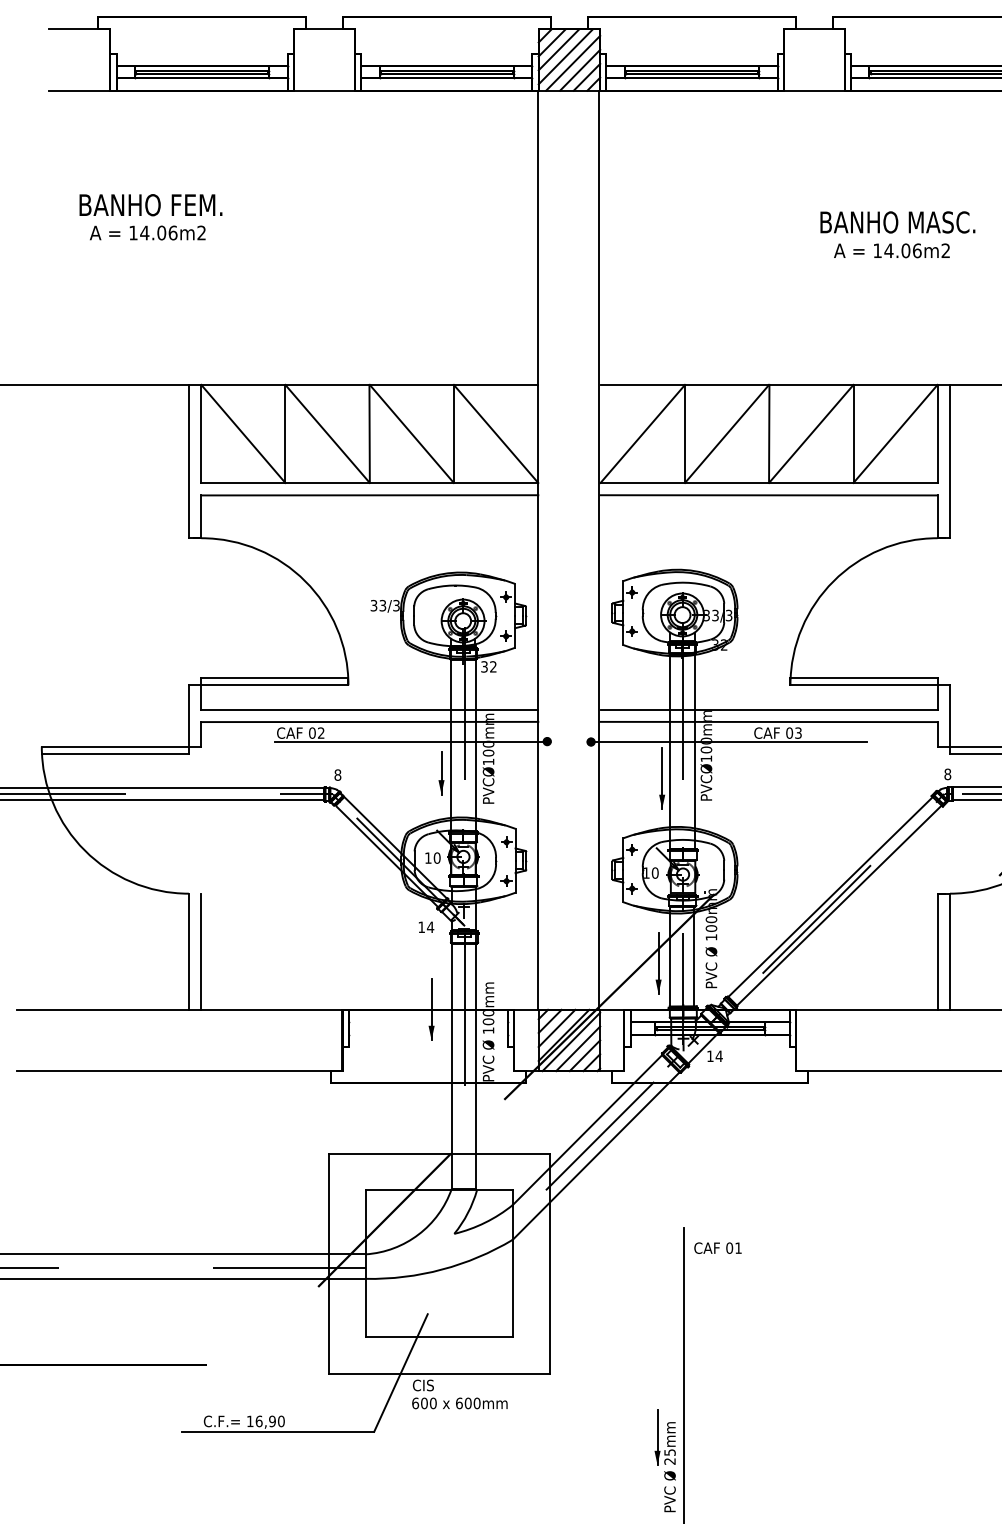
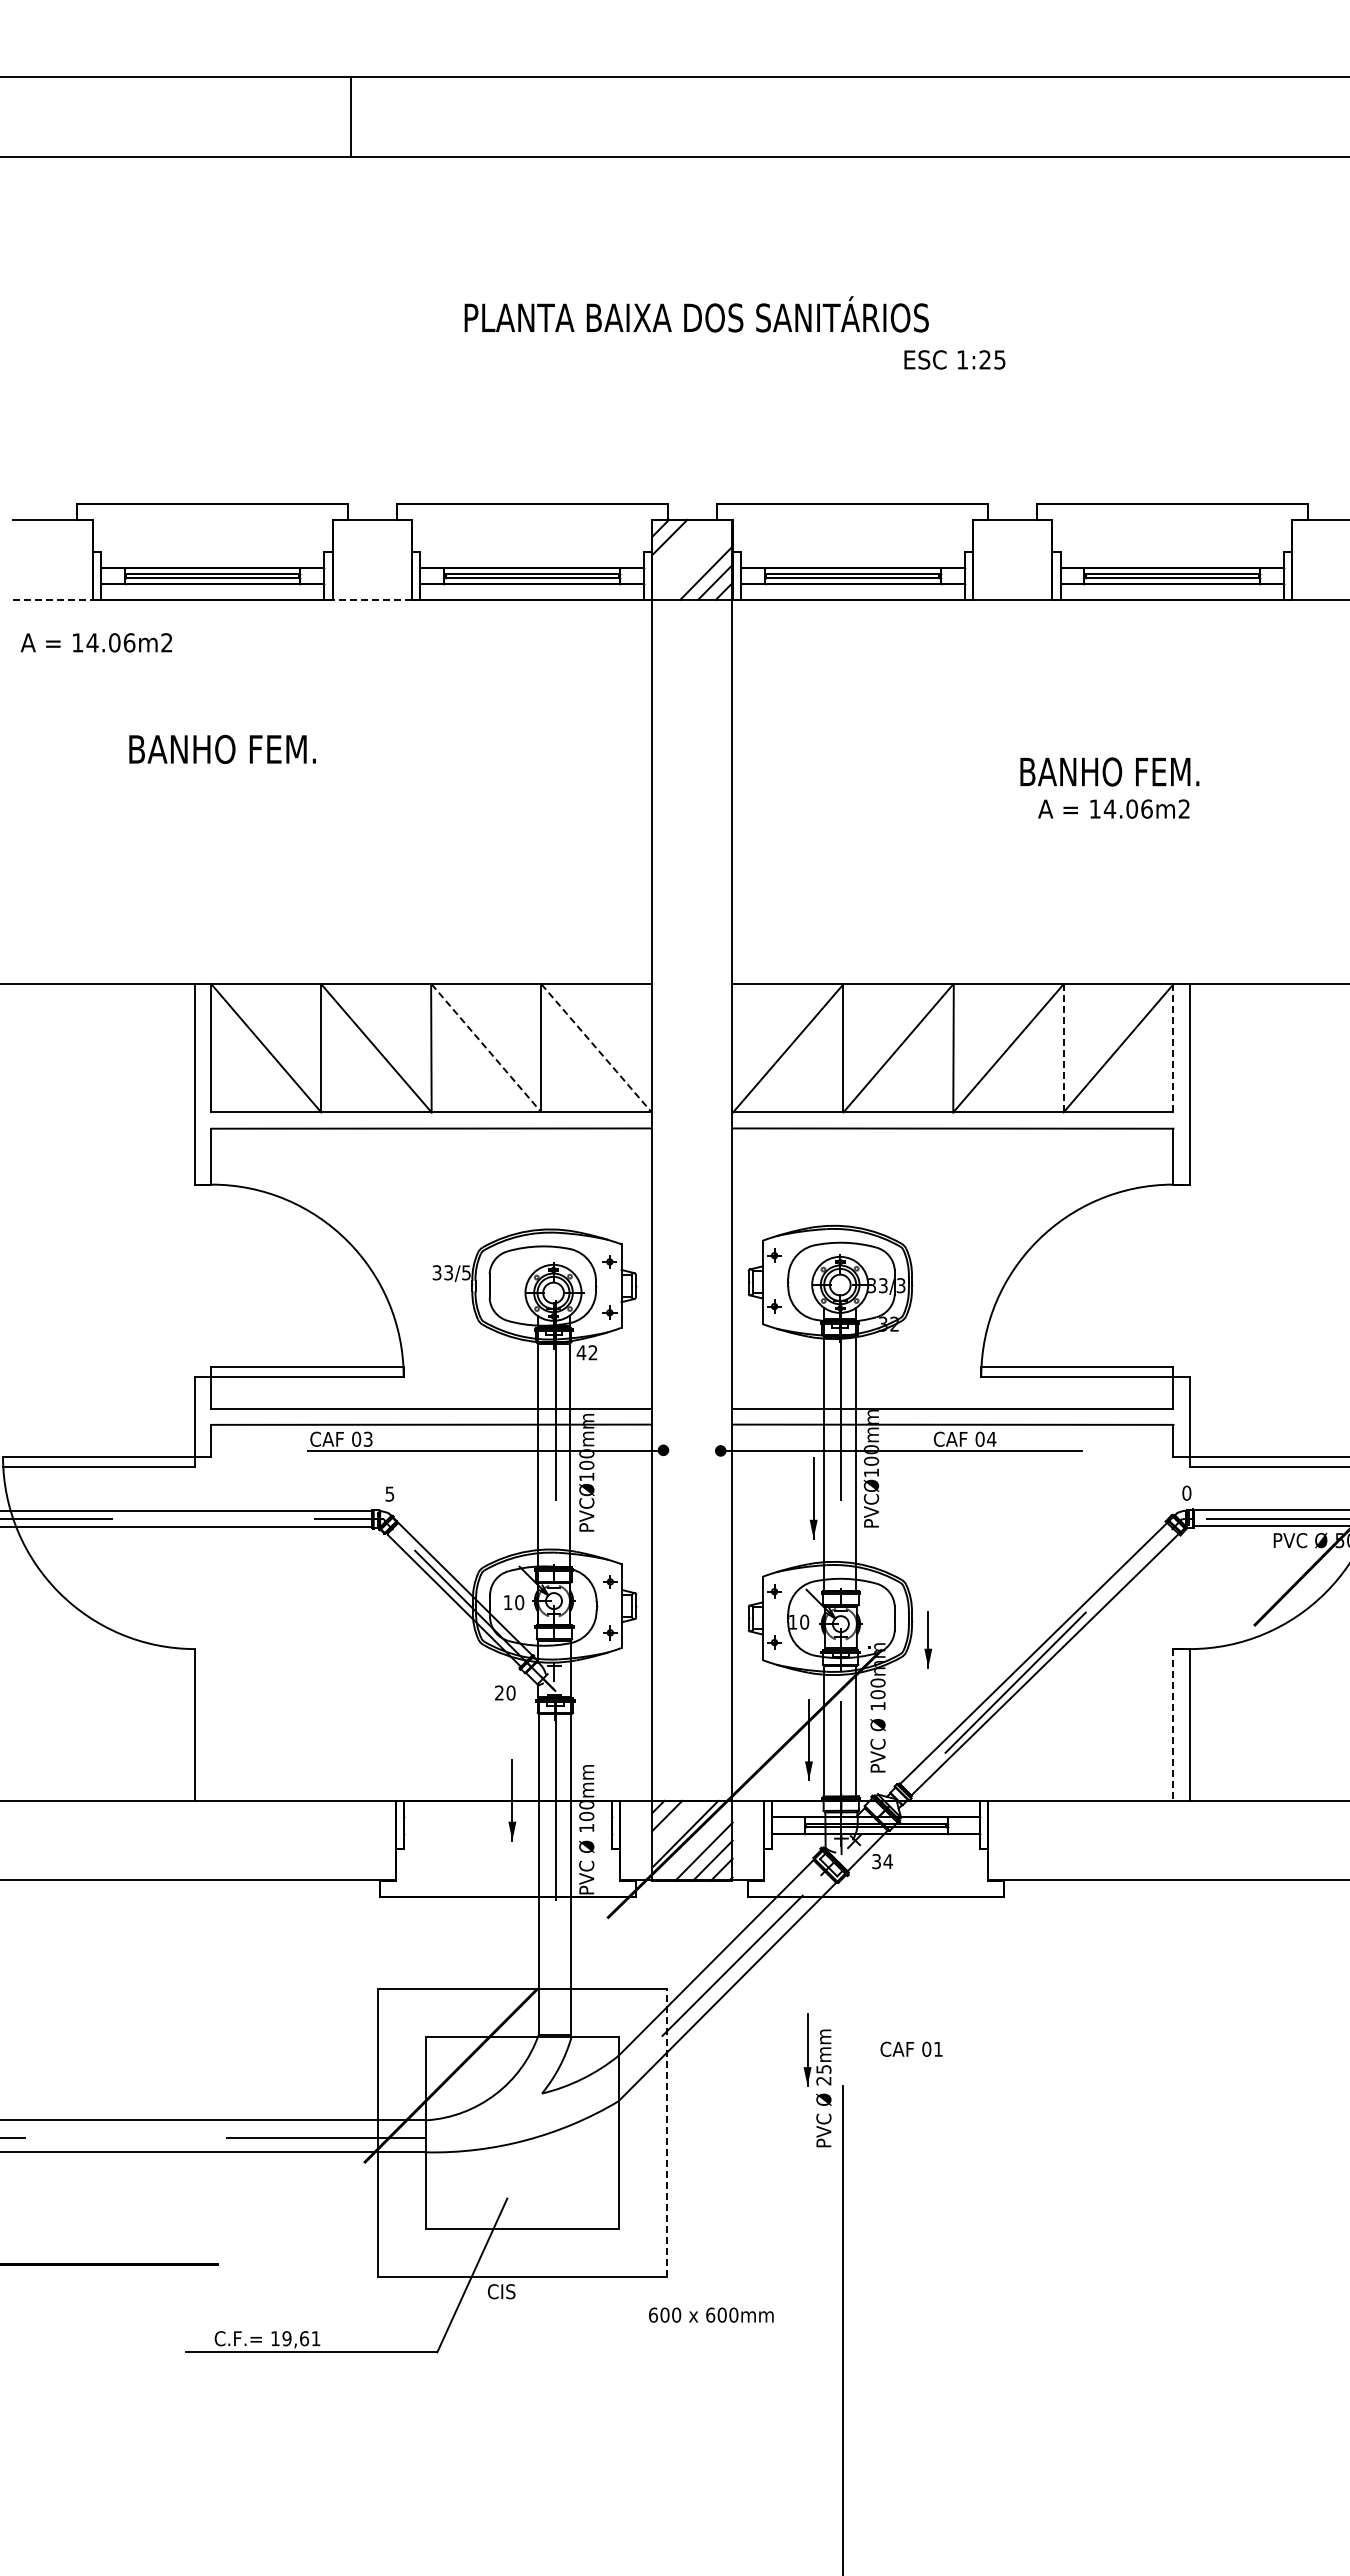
line: (558, 49) -> (678, 546), removed
line: (565, 56) -> (687, 555), removed
line: (572, 62) -> (696, 563), removed
line: (79, 90) -> (52, 599), solid -> dashed
line: (324, 90) -> (372, 599), solid -> dashed
text: (150, 204) -> (222, 748), moved
text: (942, 222) -> (1180, 771), BANHO MASC. -> BANHO FEM.
text: (147, 232) -> (95, 642), moved
line: (411, 434) -> (486, 1048), solid -> dashed
line: (496, 434) -> (596, 1048), solid -> dashed
line: (853, 434) -> (1063, 1048), solid -> dashed
line: (937, 434) -> (1173, 1048), solid -> dashed
text: (396, 605) -> (466, 1272), 33/3 -> 33/5
text: (484, 666) -> (581, 1352), 32 -> 42
text: (798, 732) -> (991, 1438), 03 -> 04
text: (320, 733) -> (367, 1439), 02 -> 03
part: (441, 773) -> (928, 1639), moved
text: (337, 774) -> (389, 1493), 8 -> 5
text: (947, 774) -> (1186, 1493), 8 -> 0
text: (426, 926) -> (505, 1692), 14 -> 20
line: (201, 952) -> (211, 1725), removed
line: (937, 952) -> (1173, 1725), solid -> dashed
line: (557, 1027) -> (676, 1824), removed
line: (571, 1041) -> (694, 1842), removed
text: (710, 1056) -> (876, 1861), 14 -> 34
text: (717, 1247) -> (911, 2048), moved
line: (549, 1263) -> (666, 2132), solid -> dashed
text: (460, 1402) -> (711, 2314), moved
text: (270, 1421) -> (301, 2338), 16,90 -> 19,61
part: (665, 1461) -> (817, 2080), moved

